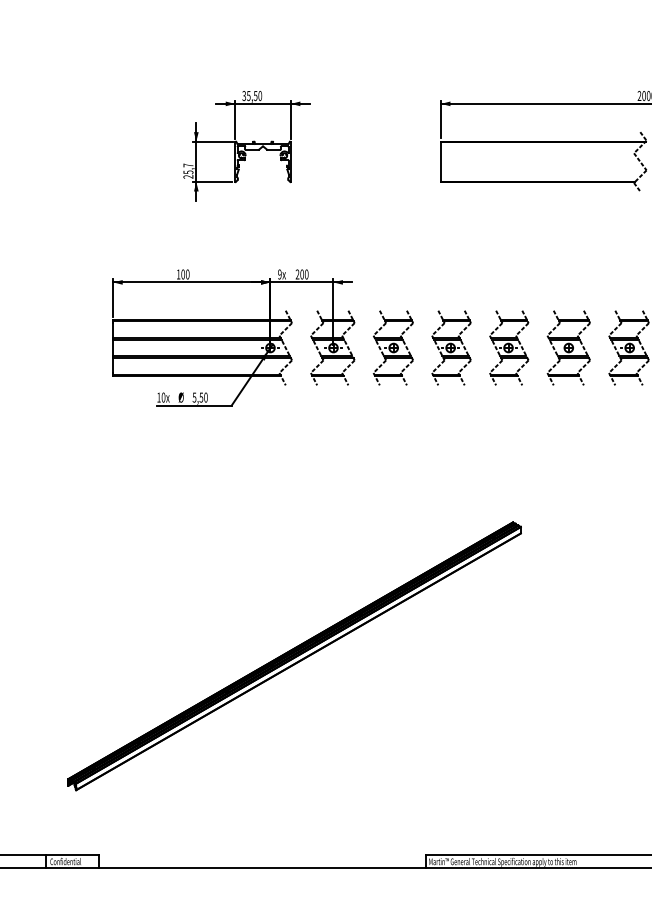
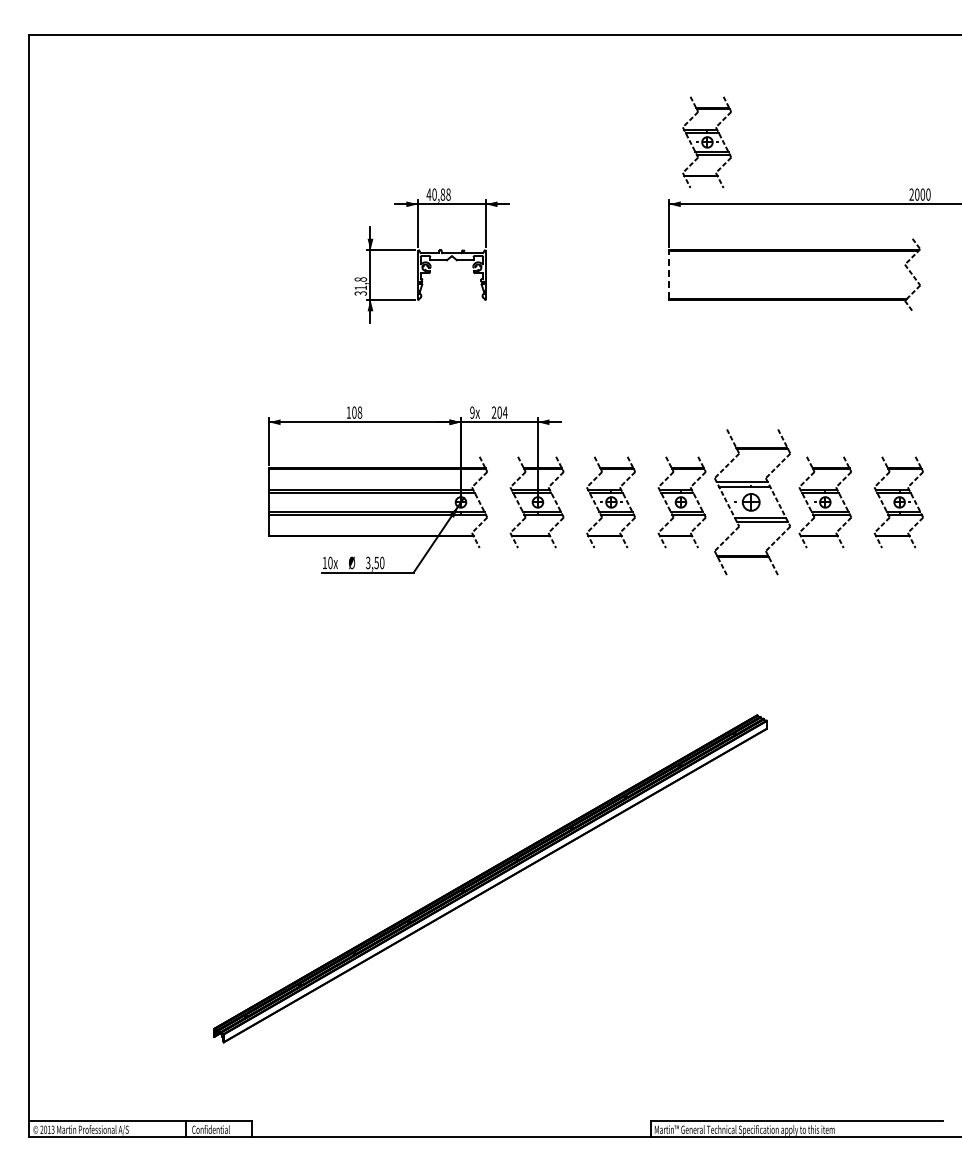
part: (471, 53) -> (706, 142), added
text: (252, 95) -> (438, 194), 35,50 -> 40,88
line: (441, 162) -> (669, 275), solid -> dashed
text: (188, 171) -> (360, 286), 25,7 -> 31,8
text: (187, 274) -> (359, 412), 100 -> 108
text: (306, 274) -> (504, 412), 200 -> 204
part: (509, 348) -> (752, 502), size x1.6
text: (194, 397) -> (368, 562), 5,50 -> 3,50

